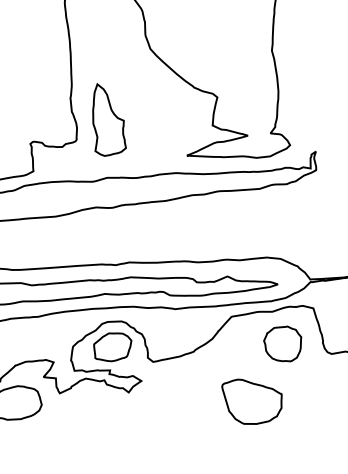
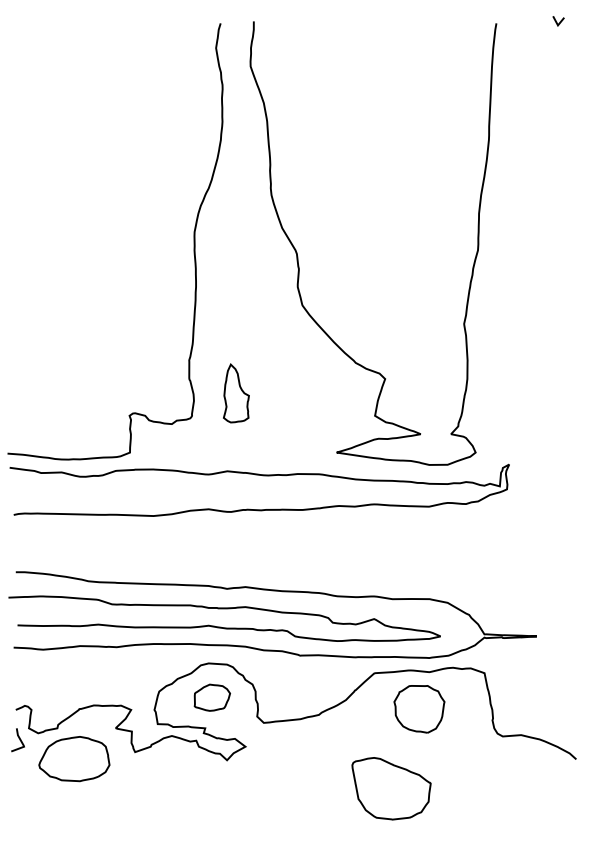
part: (108, 119) -> (236, 393), size x0.6
part: (283, 344) -> (419, 709), moved
part: (113, 346) -> (212, 697), size x0.7

